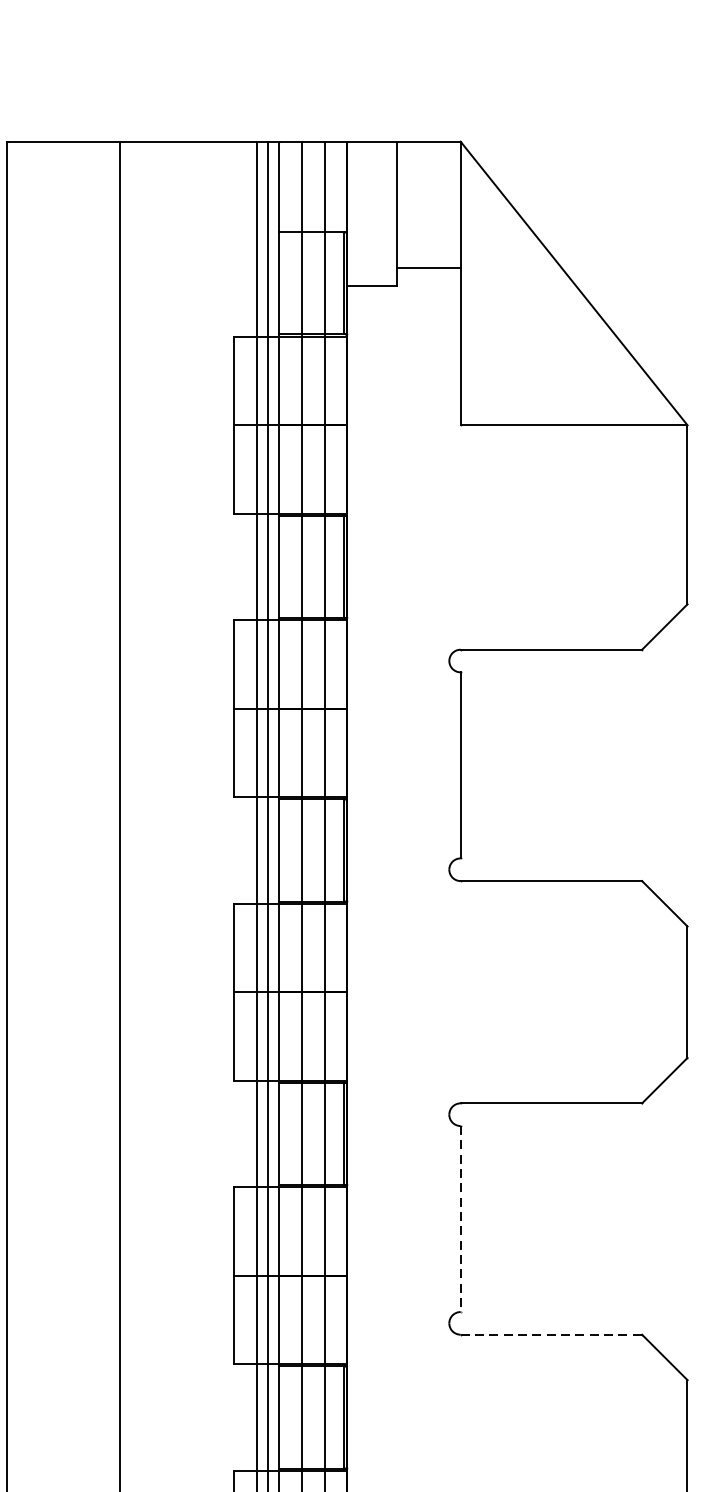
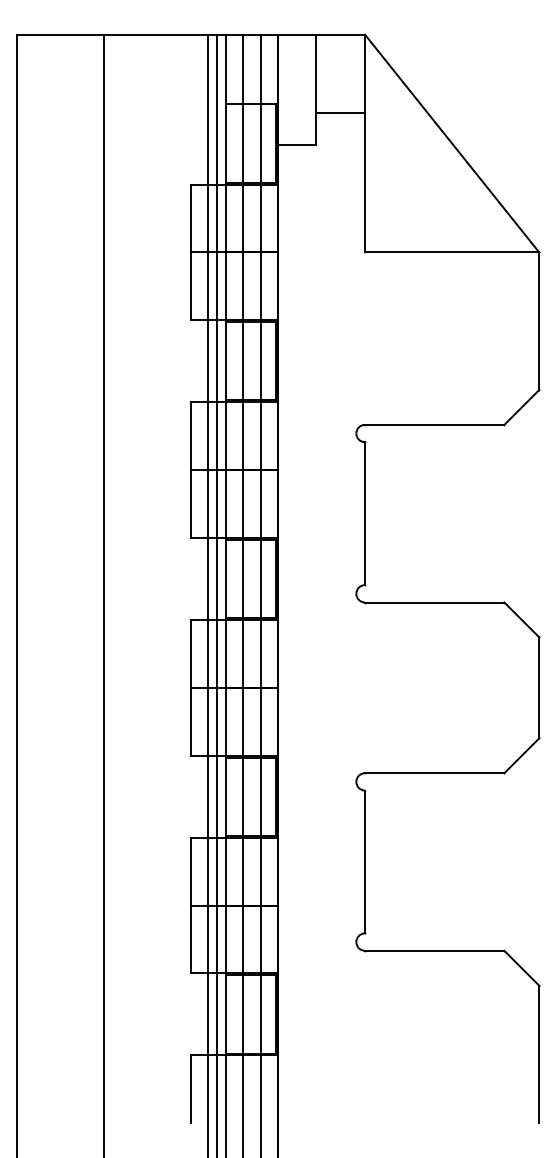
line: (428, 268) -> (340, 113), moved
line: (461, 1219) -> (365, 862), dashed -> solid
line: (551, 1334) -> (434, 950), dashed -> solid

